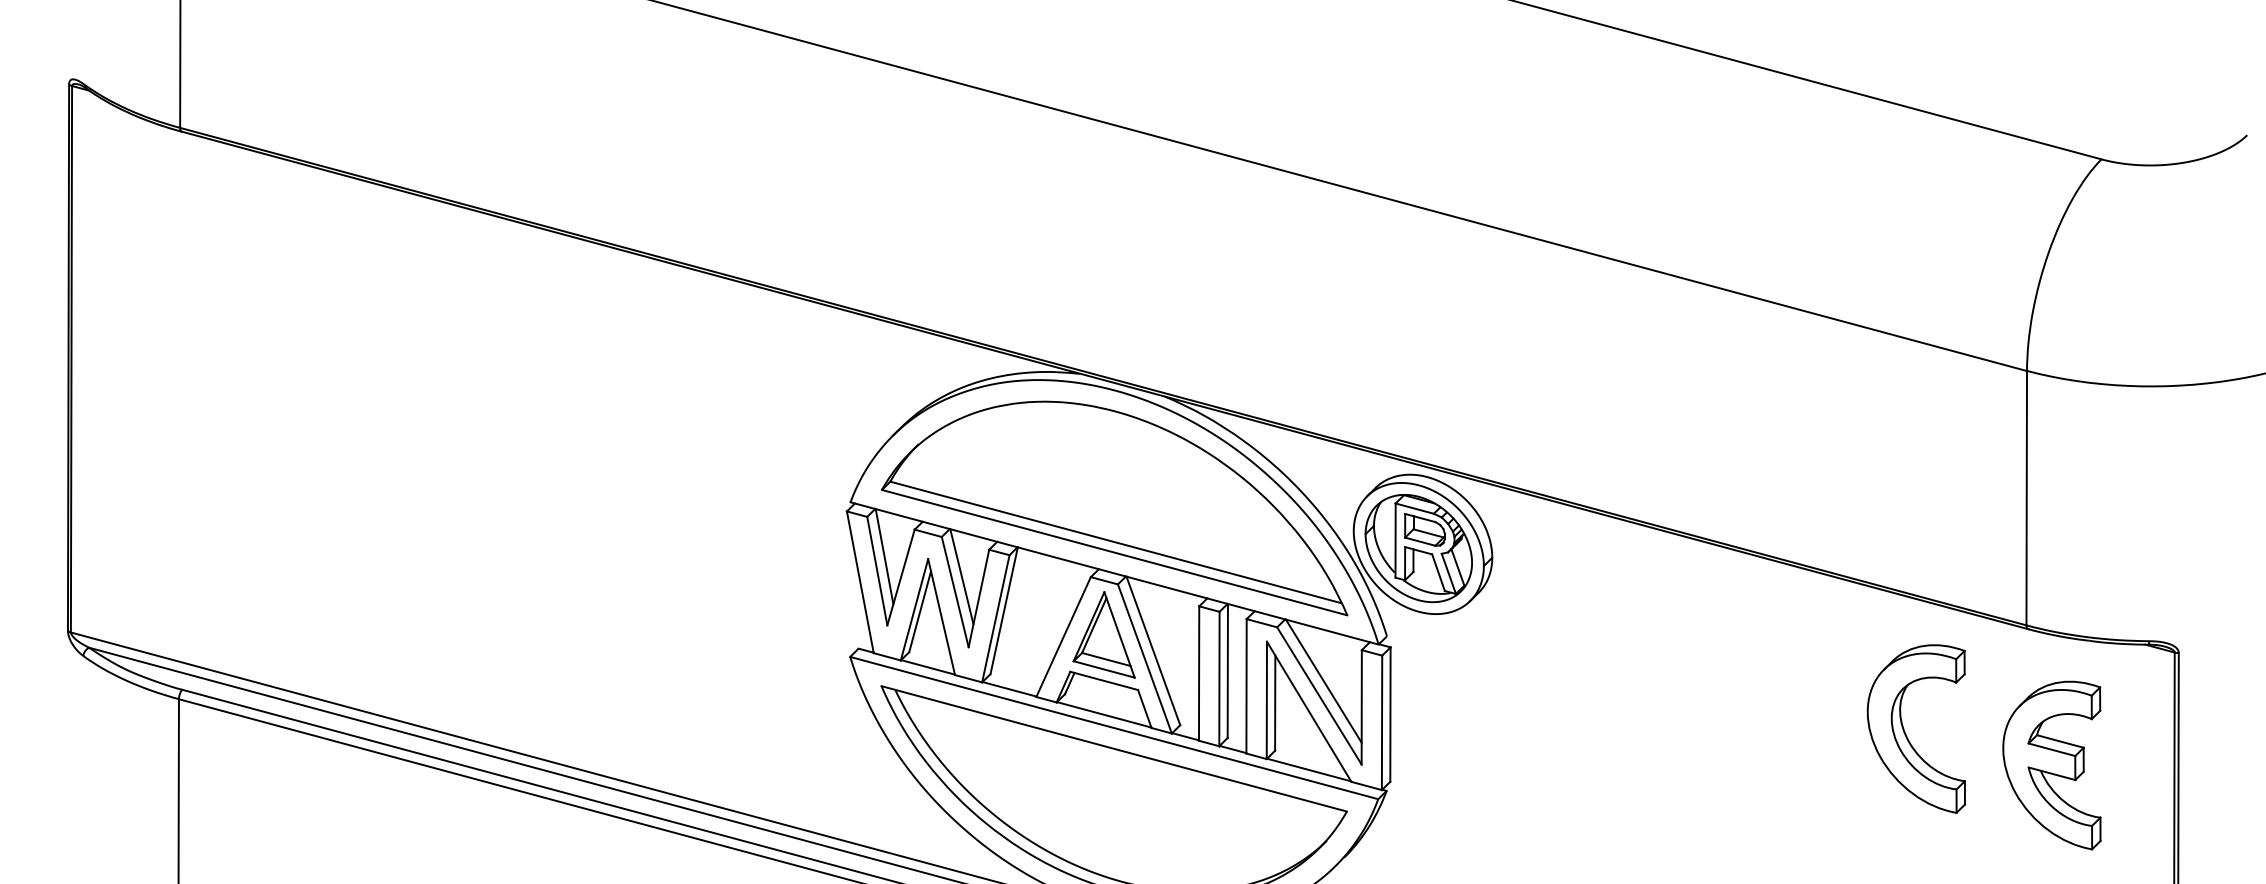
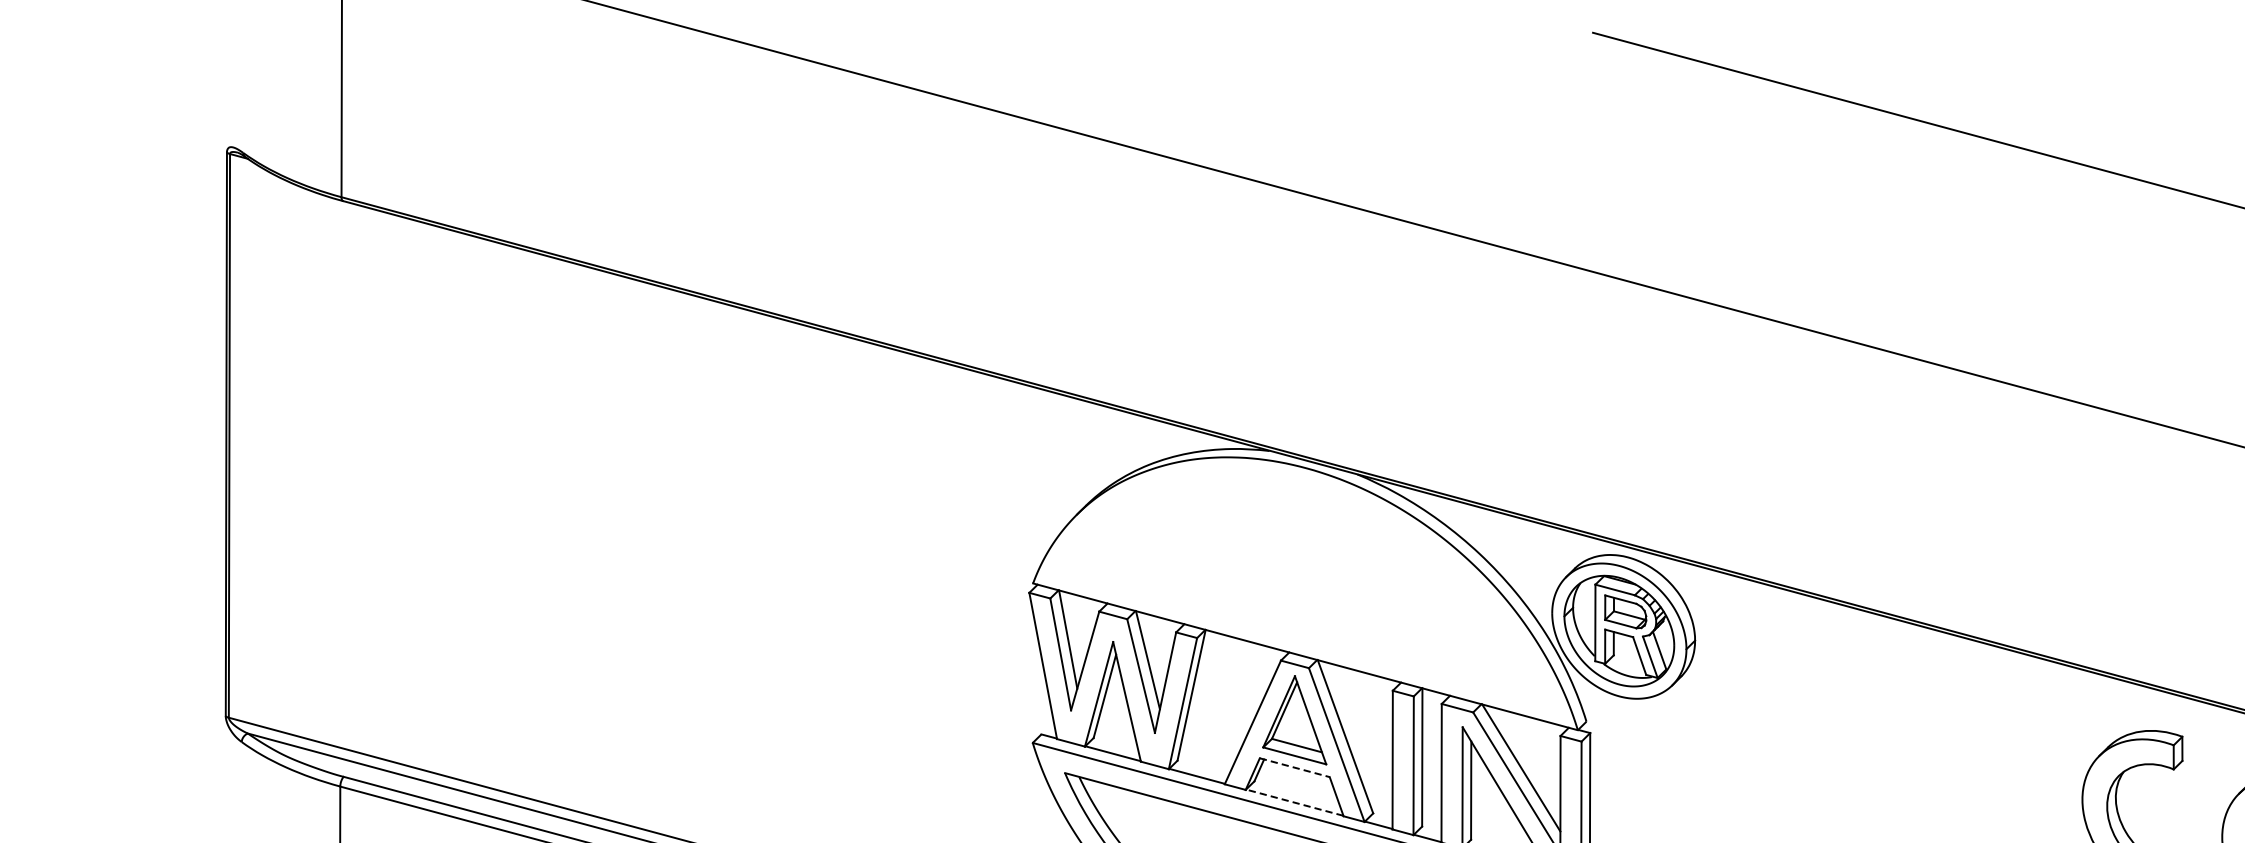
part: (1114, 508) -> (1305, 589), removed
line: (1104, 681) -> (1295, 768), solid -> dashed
line: (1104, 714) -> (1295, 802), solid -> dashed

